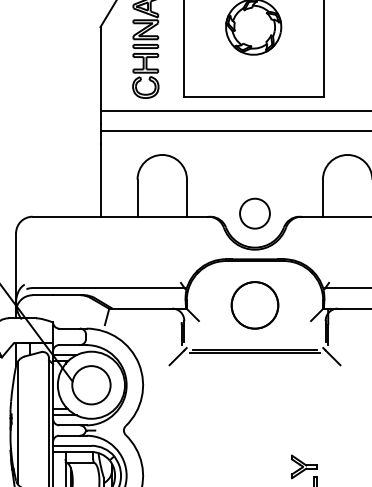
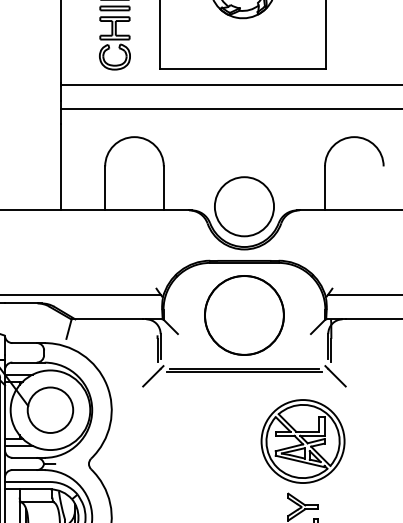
circle: (254, 213) -> (243, 206), size x1.67
part: (254, 305) -> (243, 315), size x1.43
part: (304, 411) -> (303, 441), added

